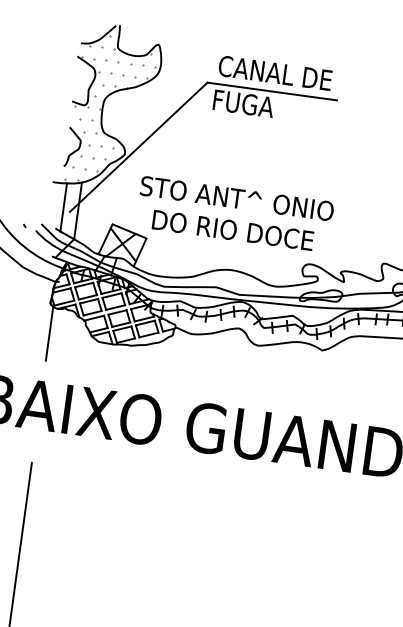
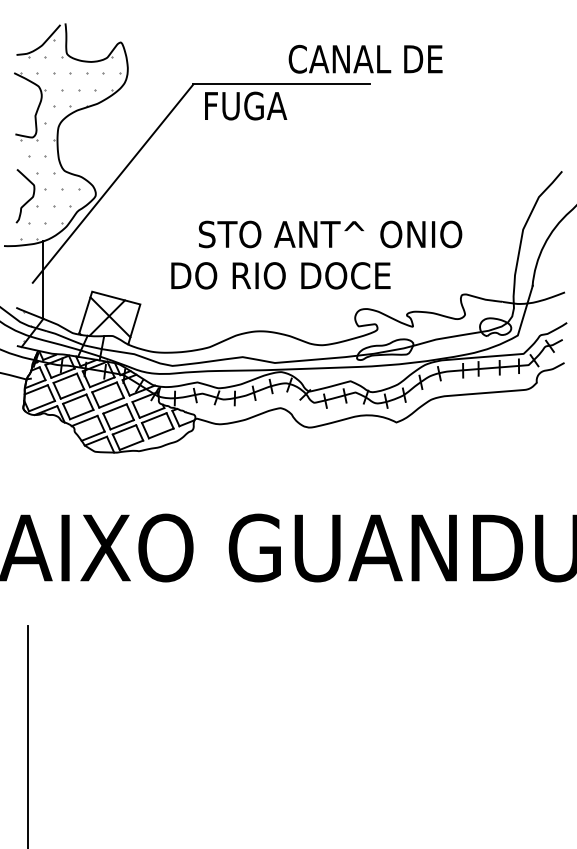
text: (275, 72) -> (365, 58), moved
text: (237, 198) -> (330, 234), moved
line: (63, 207) -> (23, 277), removed
text: (232, 230) -> (280, 275), moved
line: (49, 333) -> (27, 449), removed

